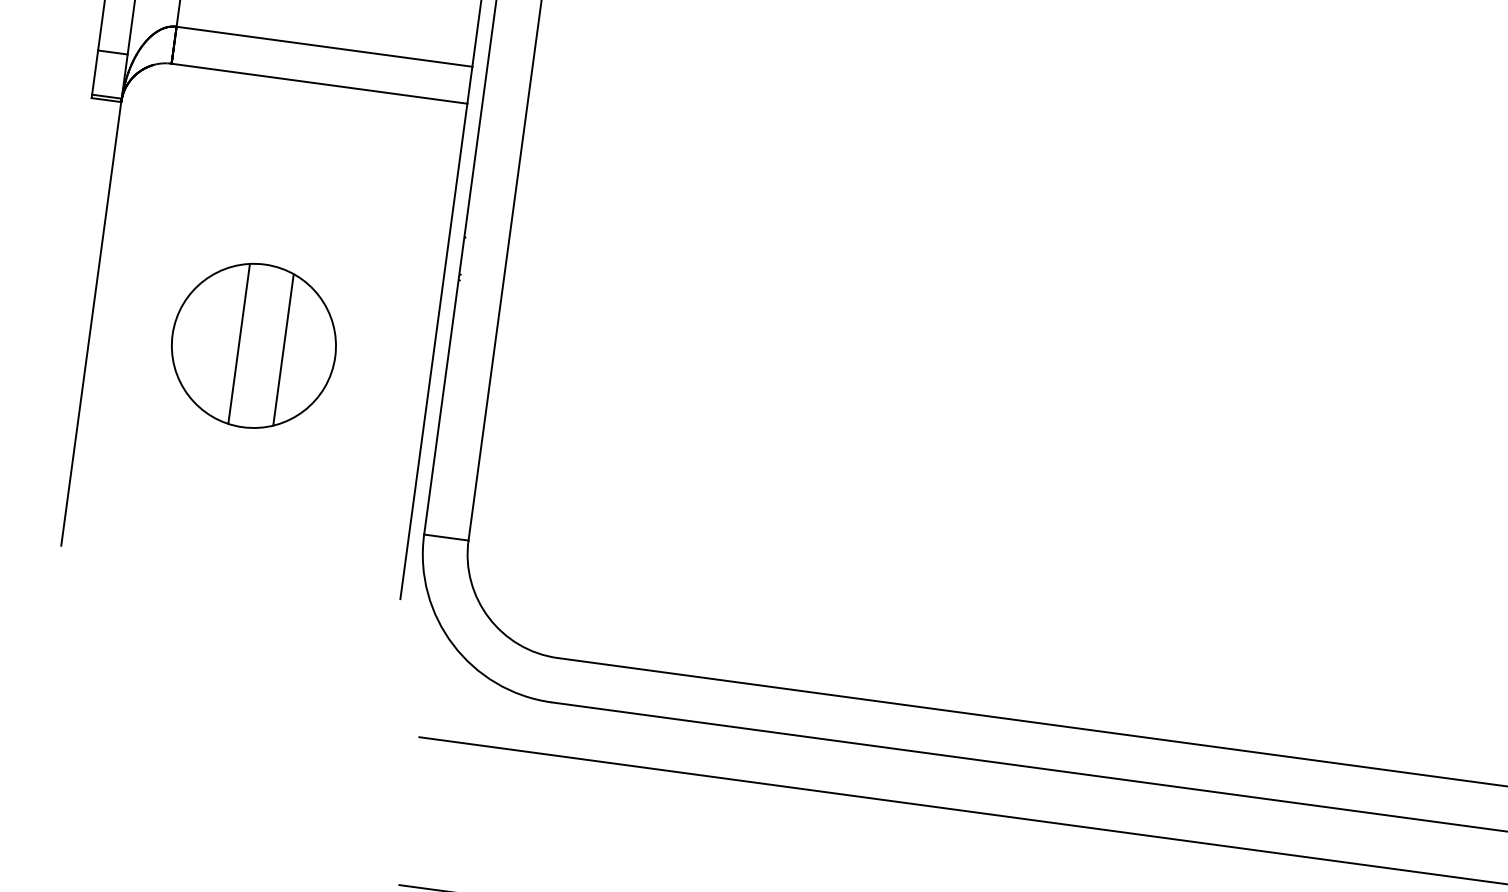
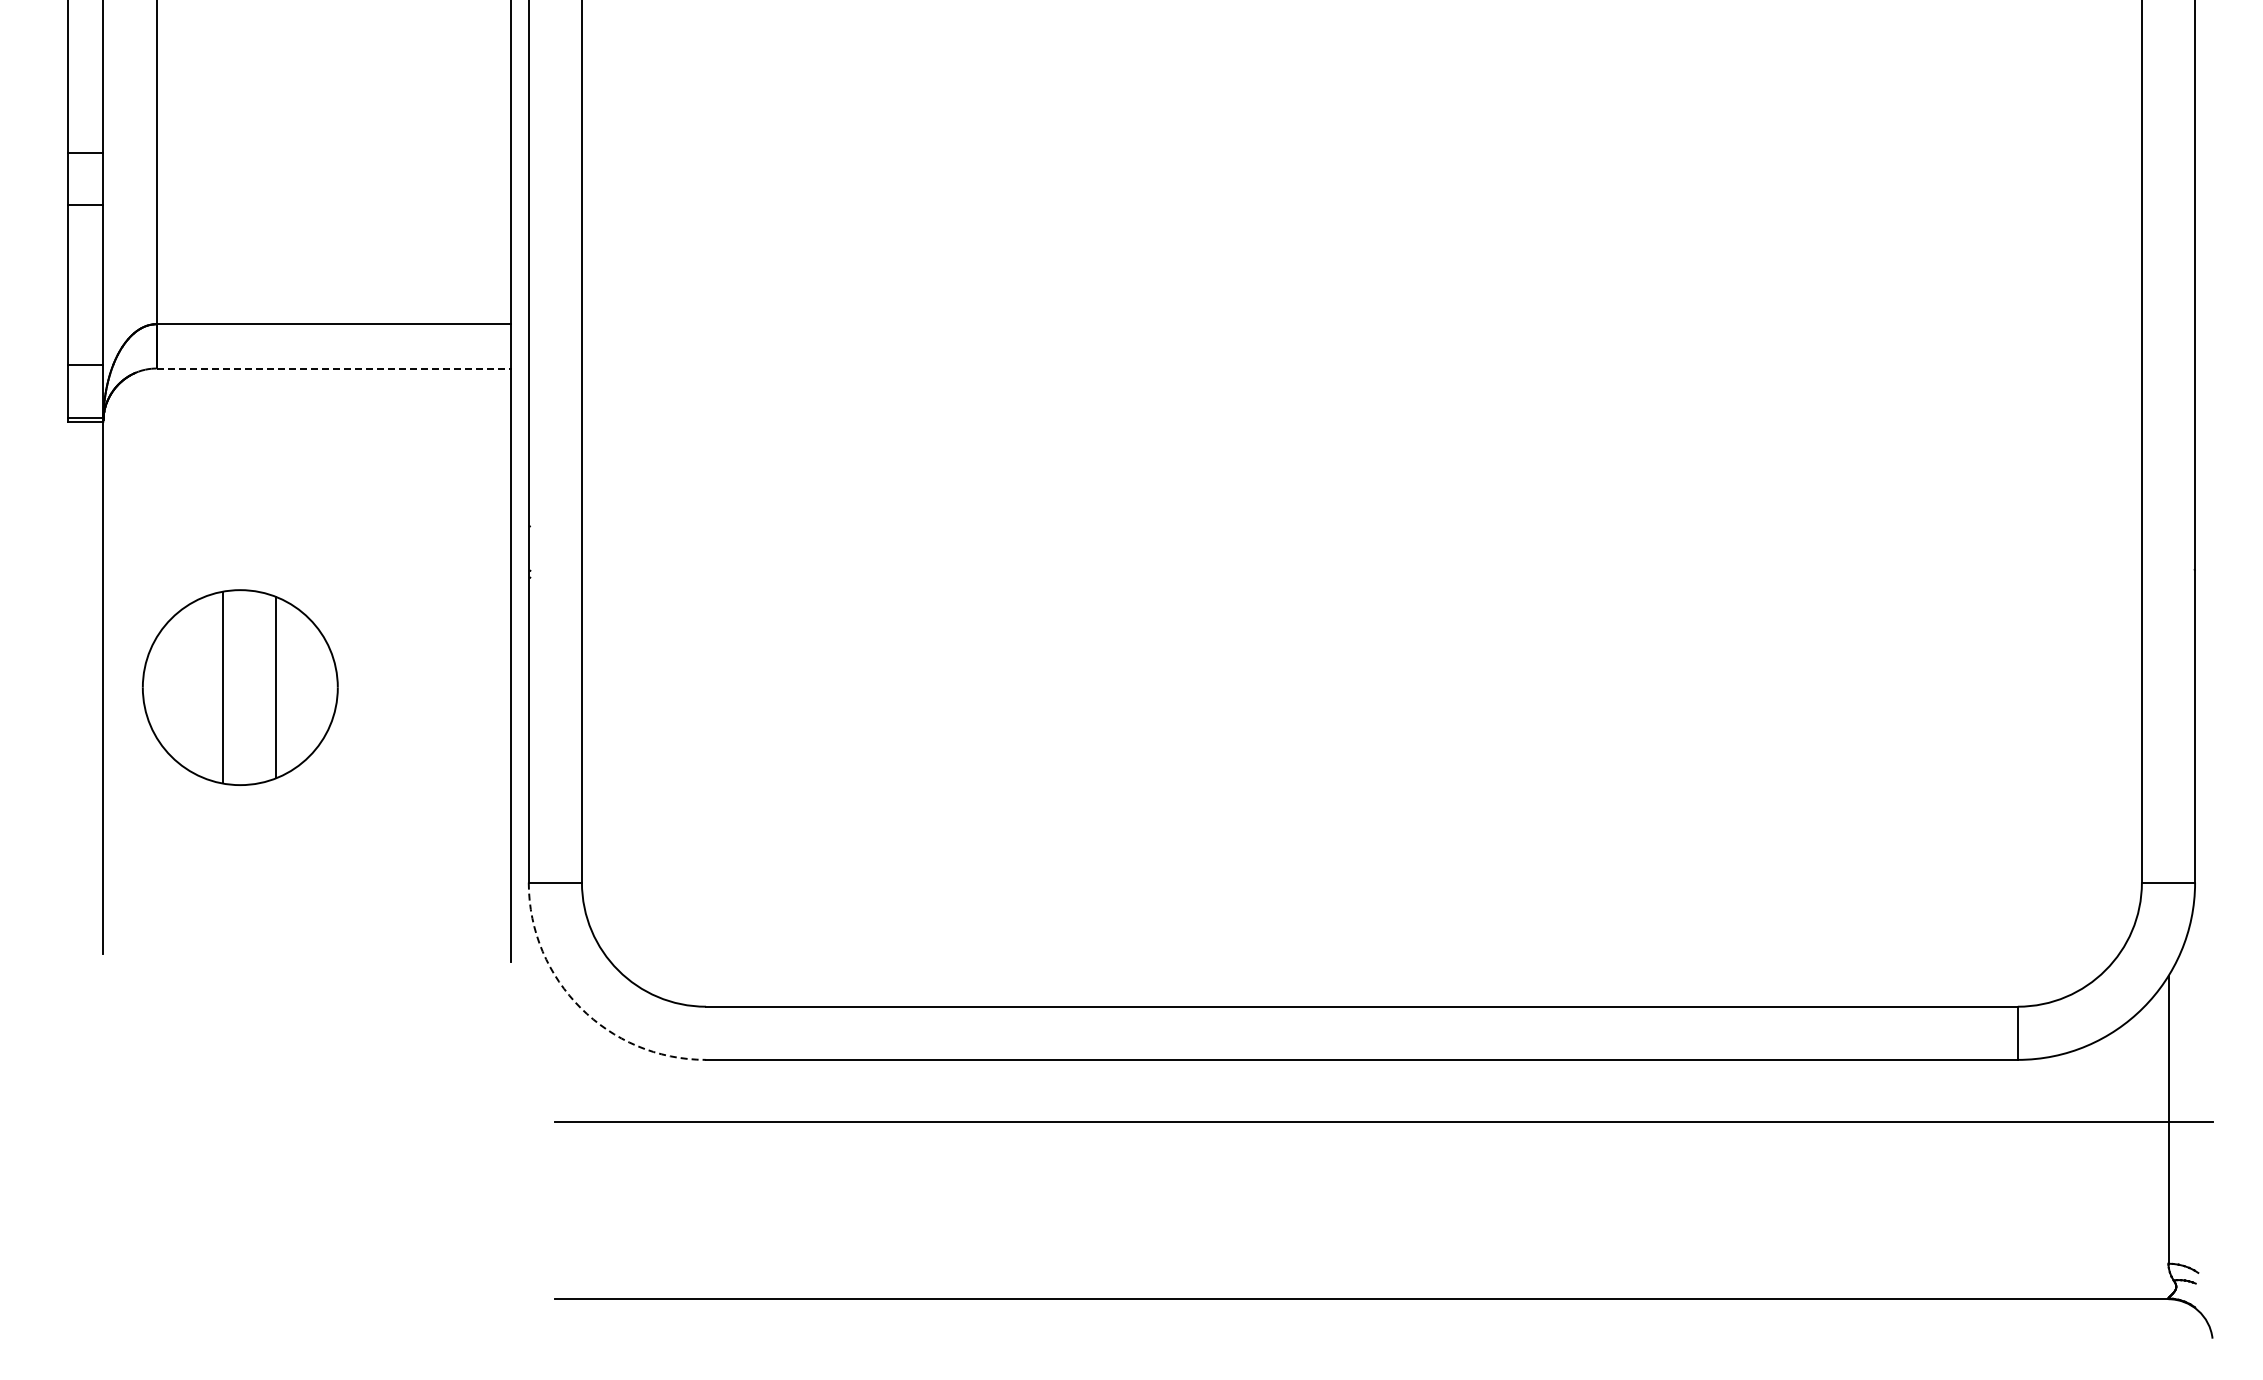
line: (320, 83) -> (334, 368), solid -> dashed
part: (254, 345) -> (240, 687), moved
arc: (453, 644) -> (580, 1007), solid -> dashed

